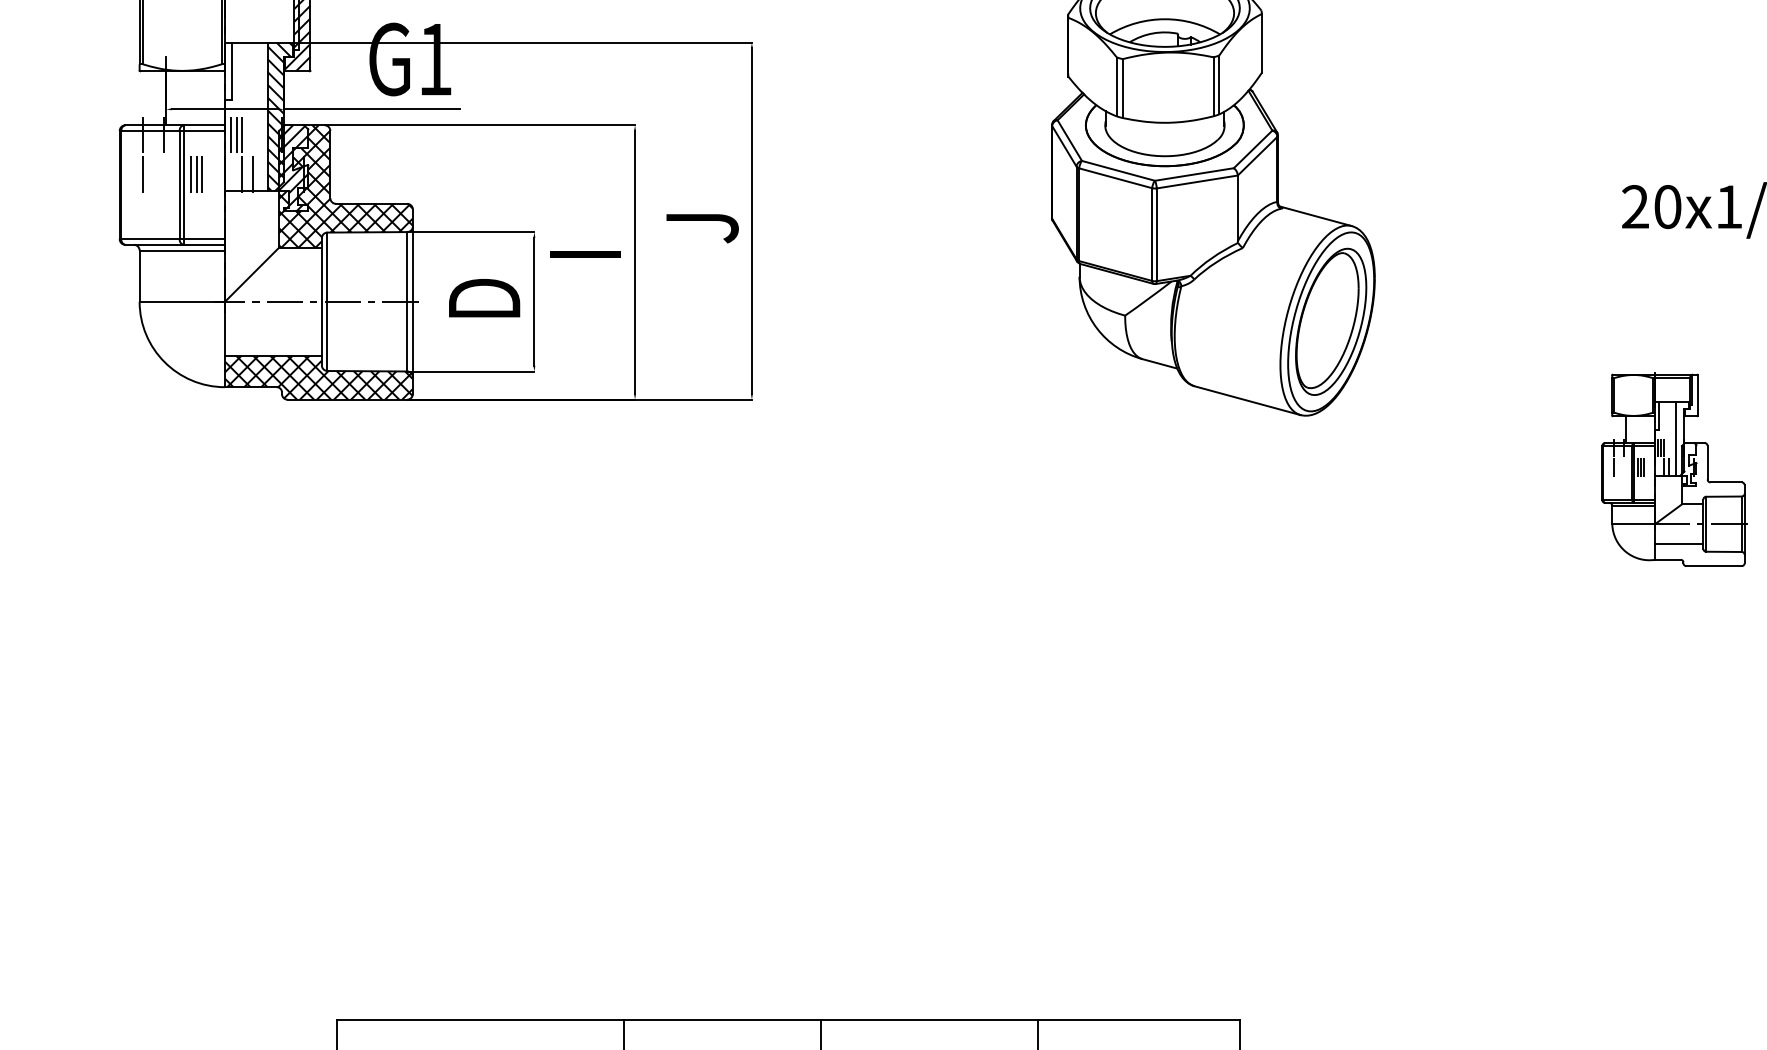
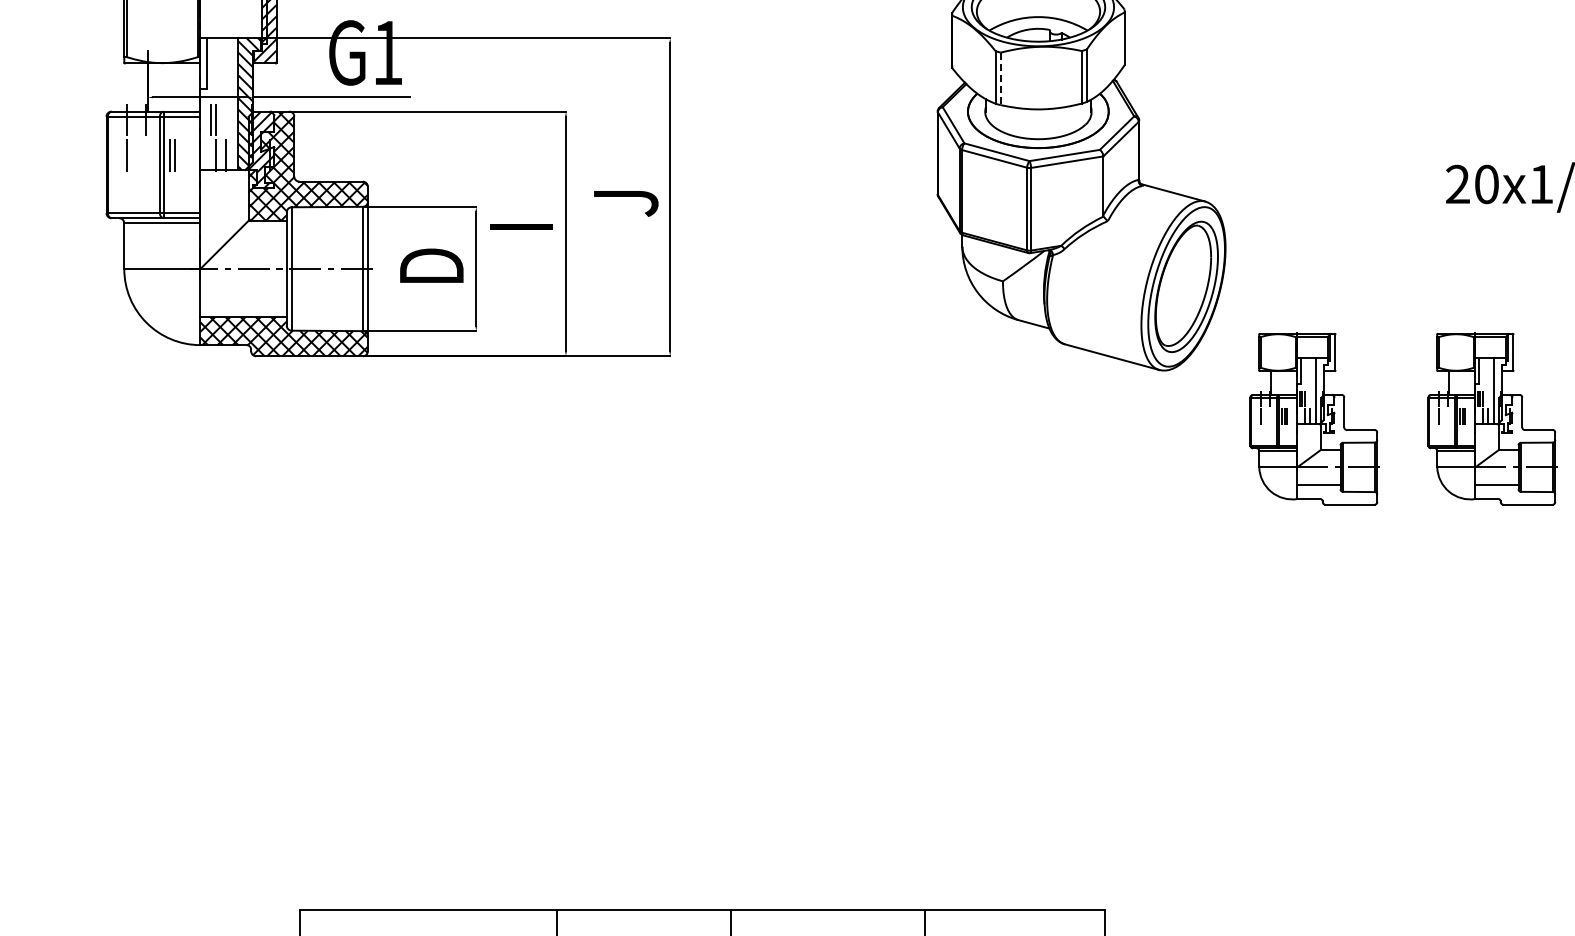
line: (1122, 89) -> (1000, 79), solid -> dashed
line: (230, 134) -> (205, 119), removed
line: (202, 173) -> (180, 154), removed
part: (1474, 469) -> (1314, 418), added

